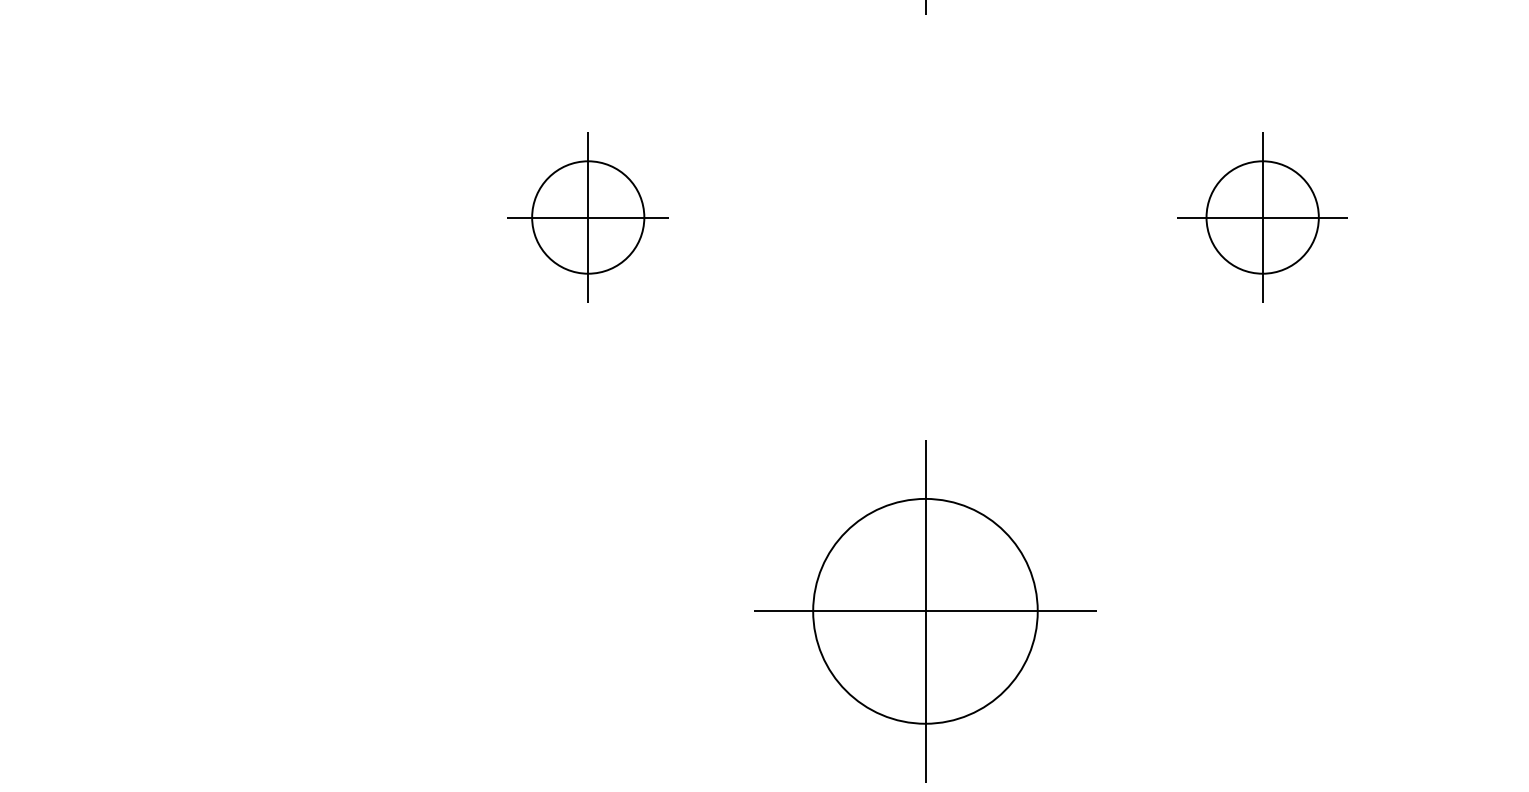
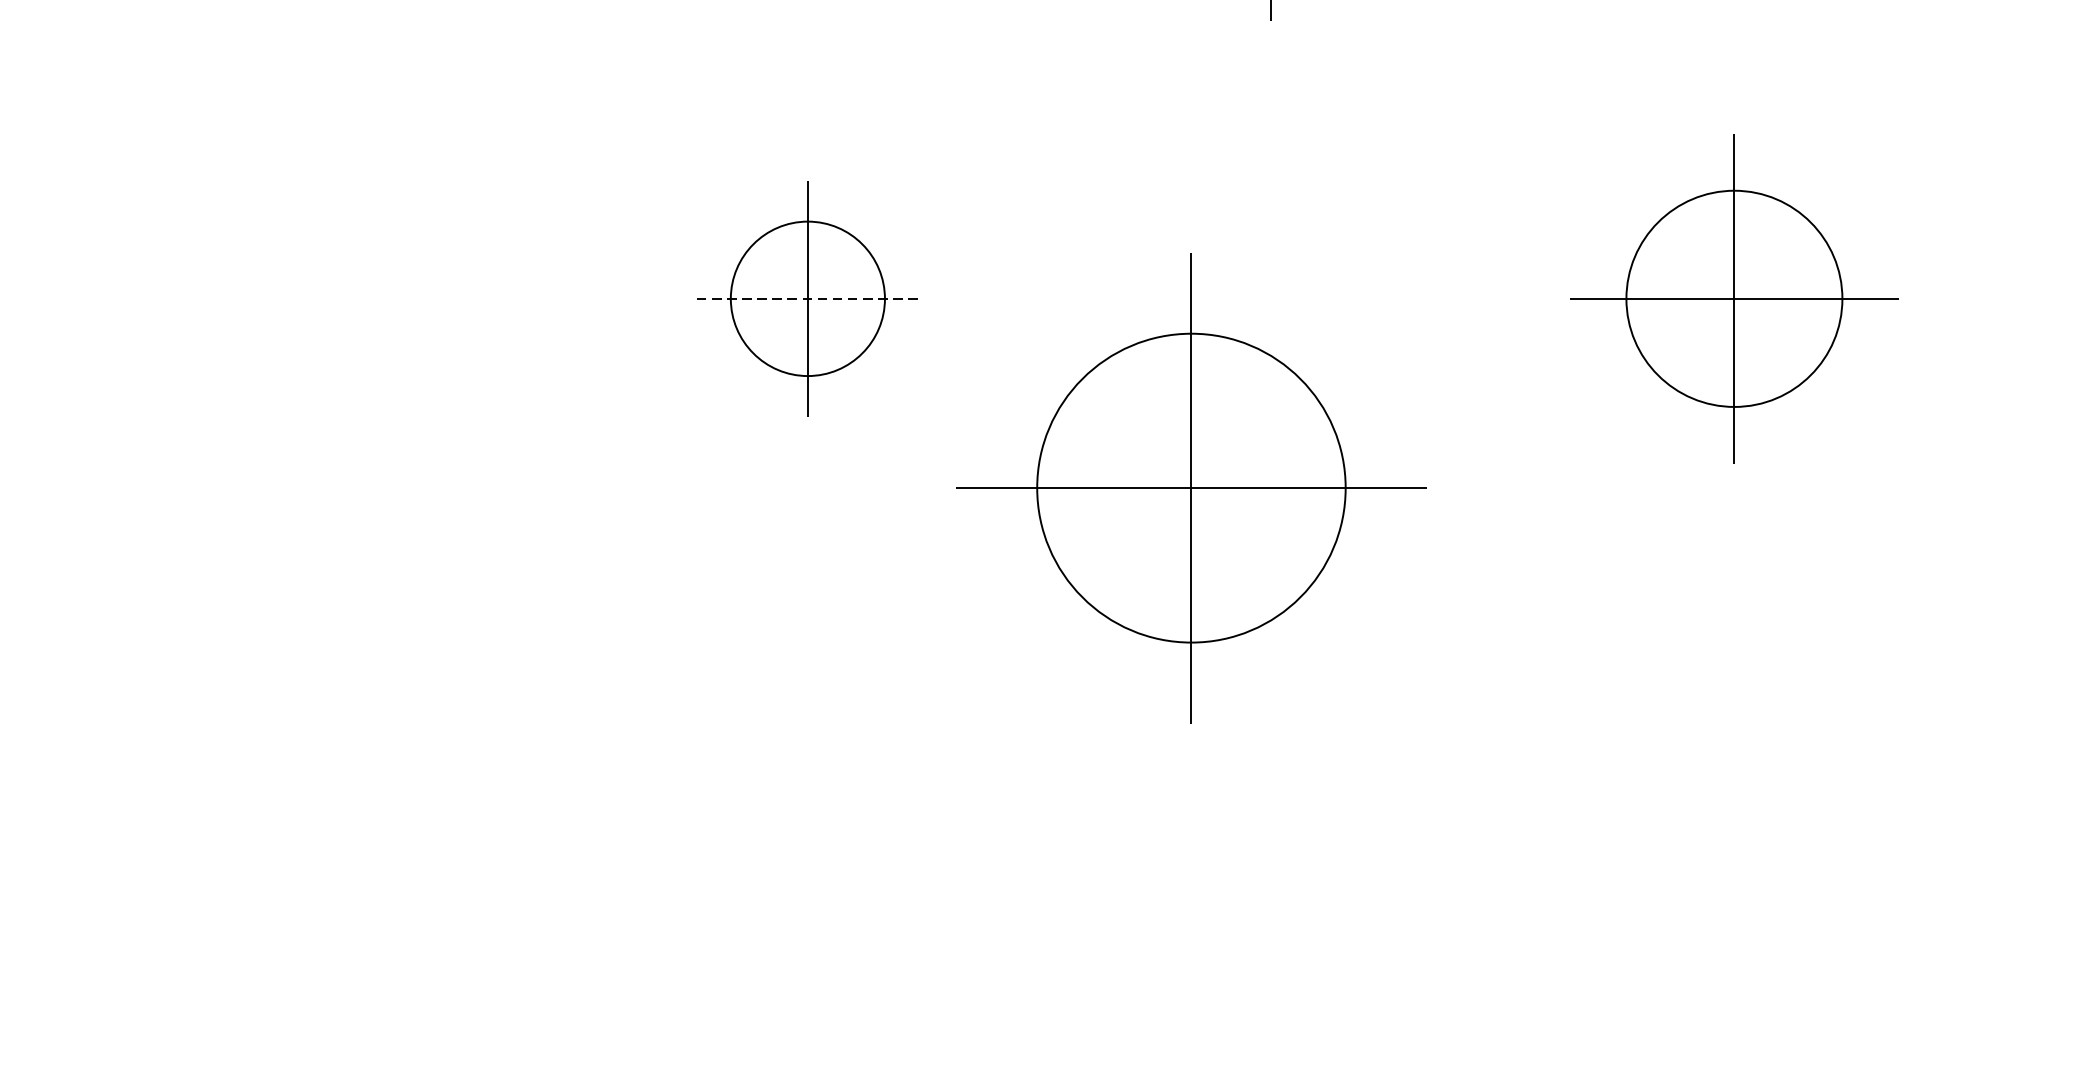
line: (588, 217) -> (808, 298), solid -> dashed
part: (1262, 217) -> (1734, 298), size x1.4
part: (925, 611) -> (1191, 488), moved

